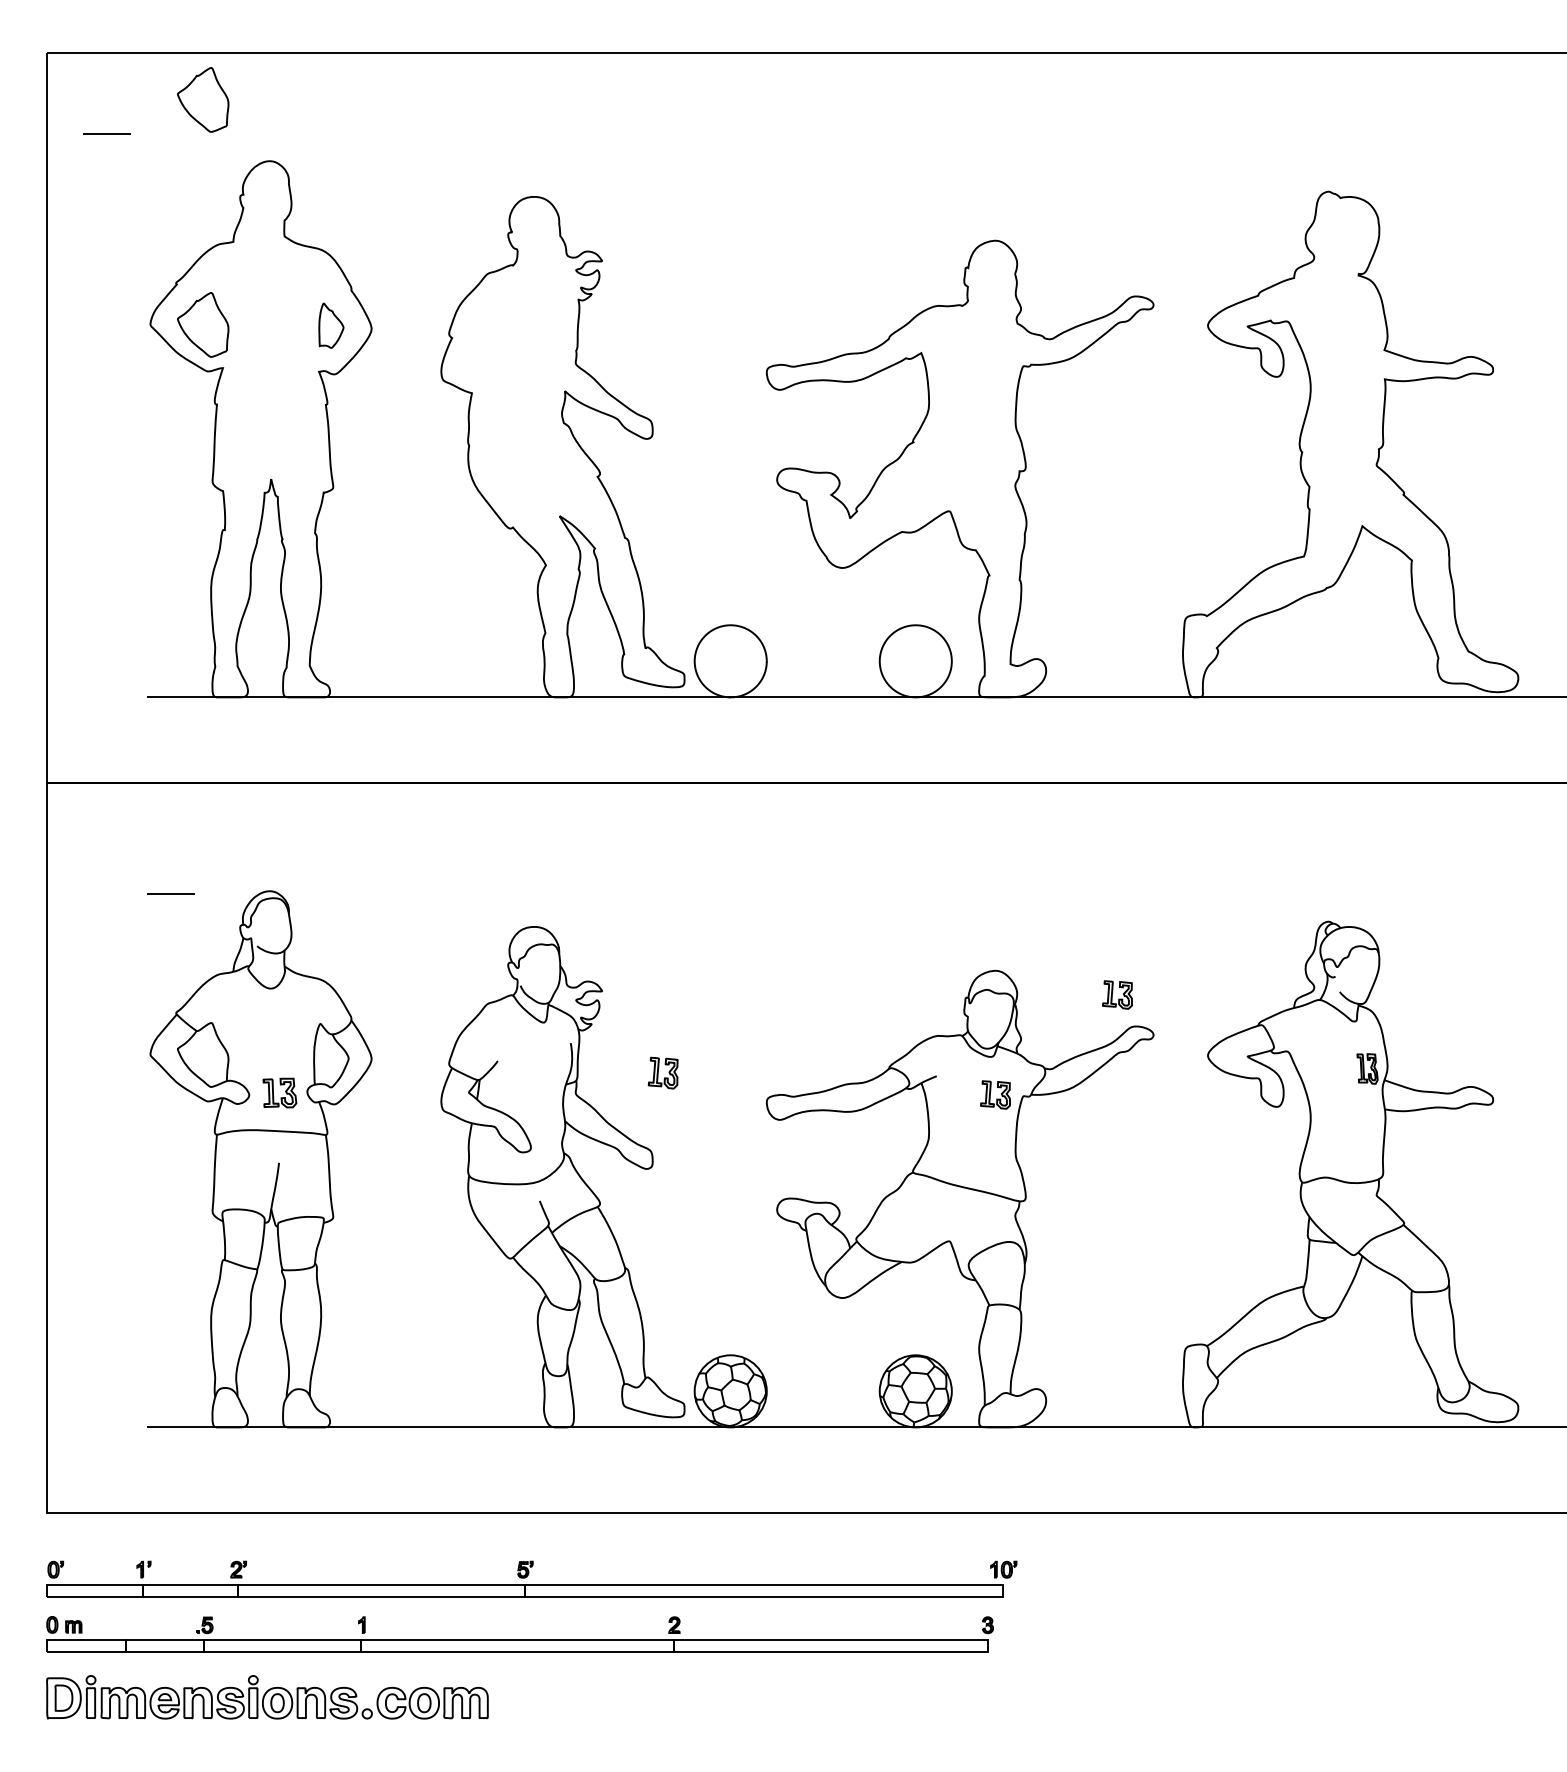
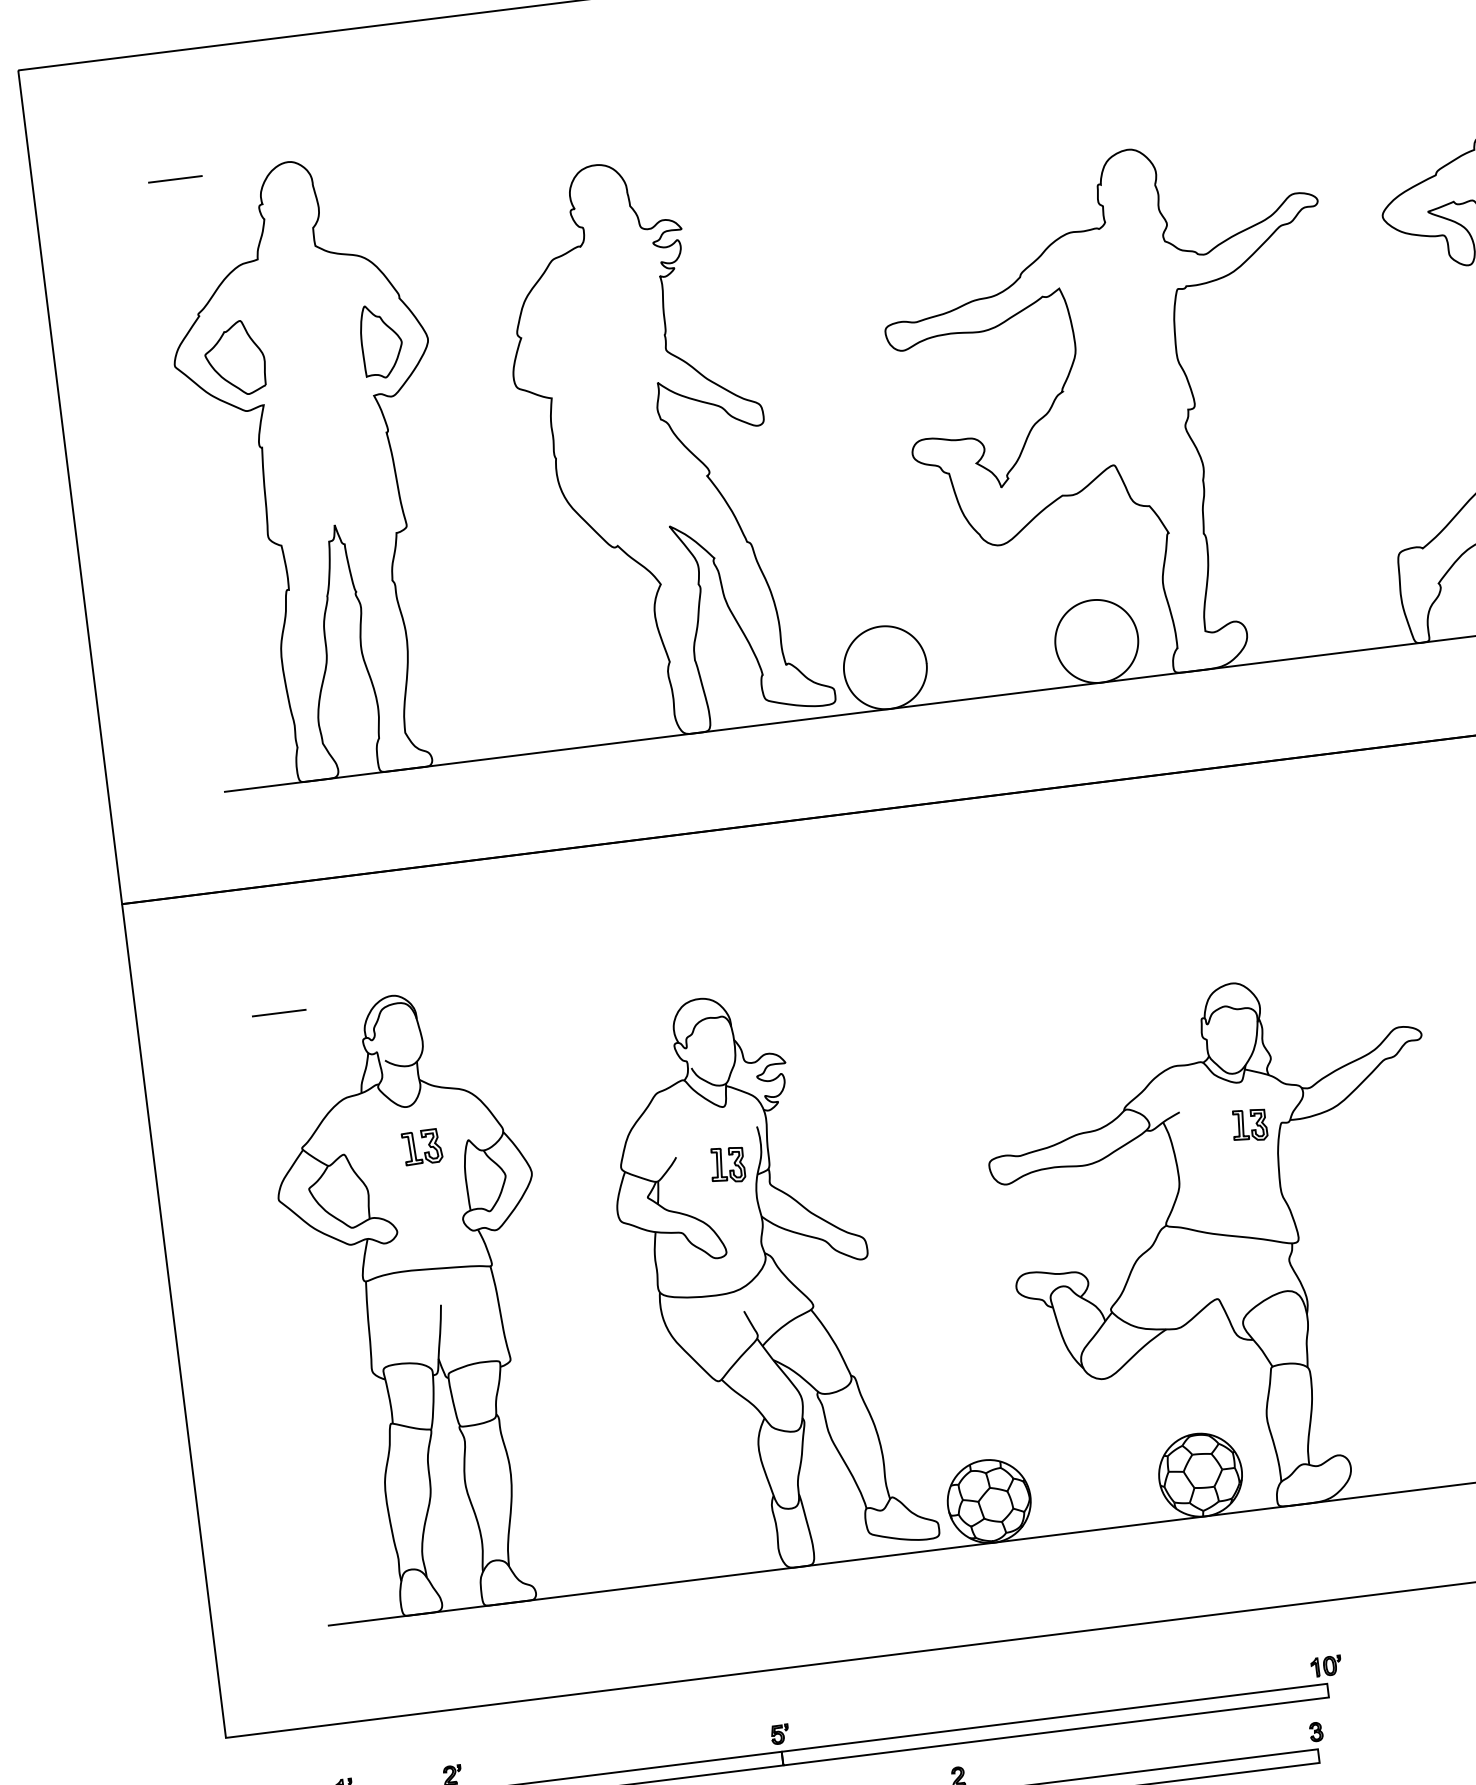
part: (203, 99) -> (203, 101), removed
line: (106, 133) -> (174, 178), moved
part: (331, 325) -> (381, 341), size x1.43
part: (1117, 994) -> (1374, 993), removed
part: (662, 1072) -> (726, 1164), moved
part: (279, 1092) -> (421, 1146), moved

